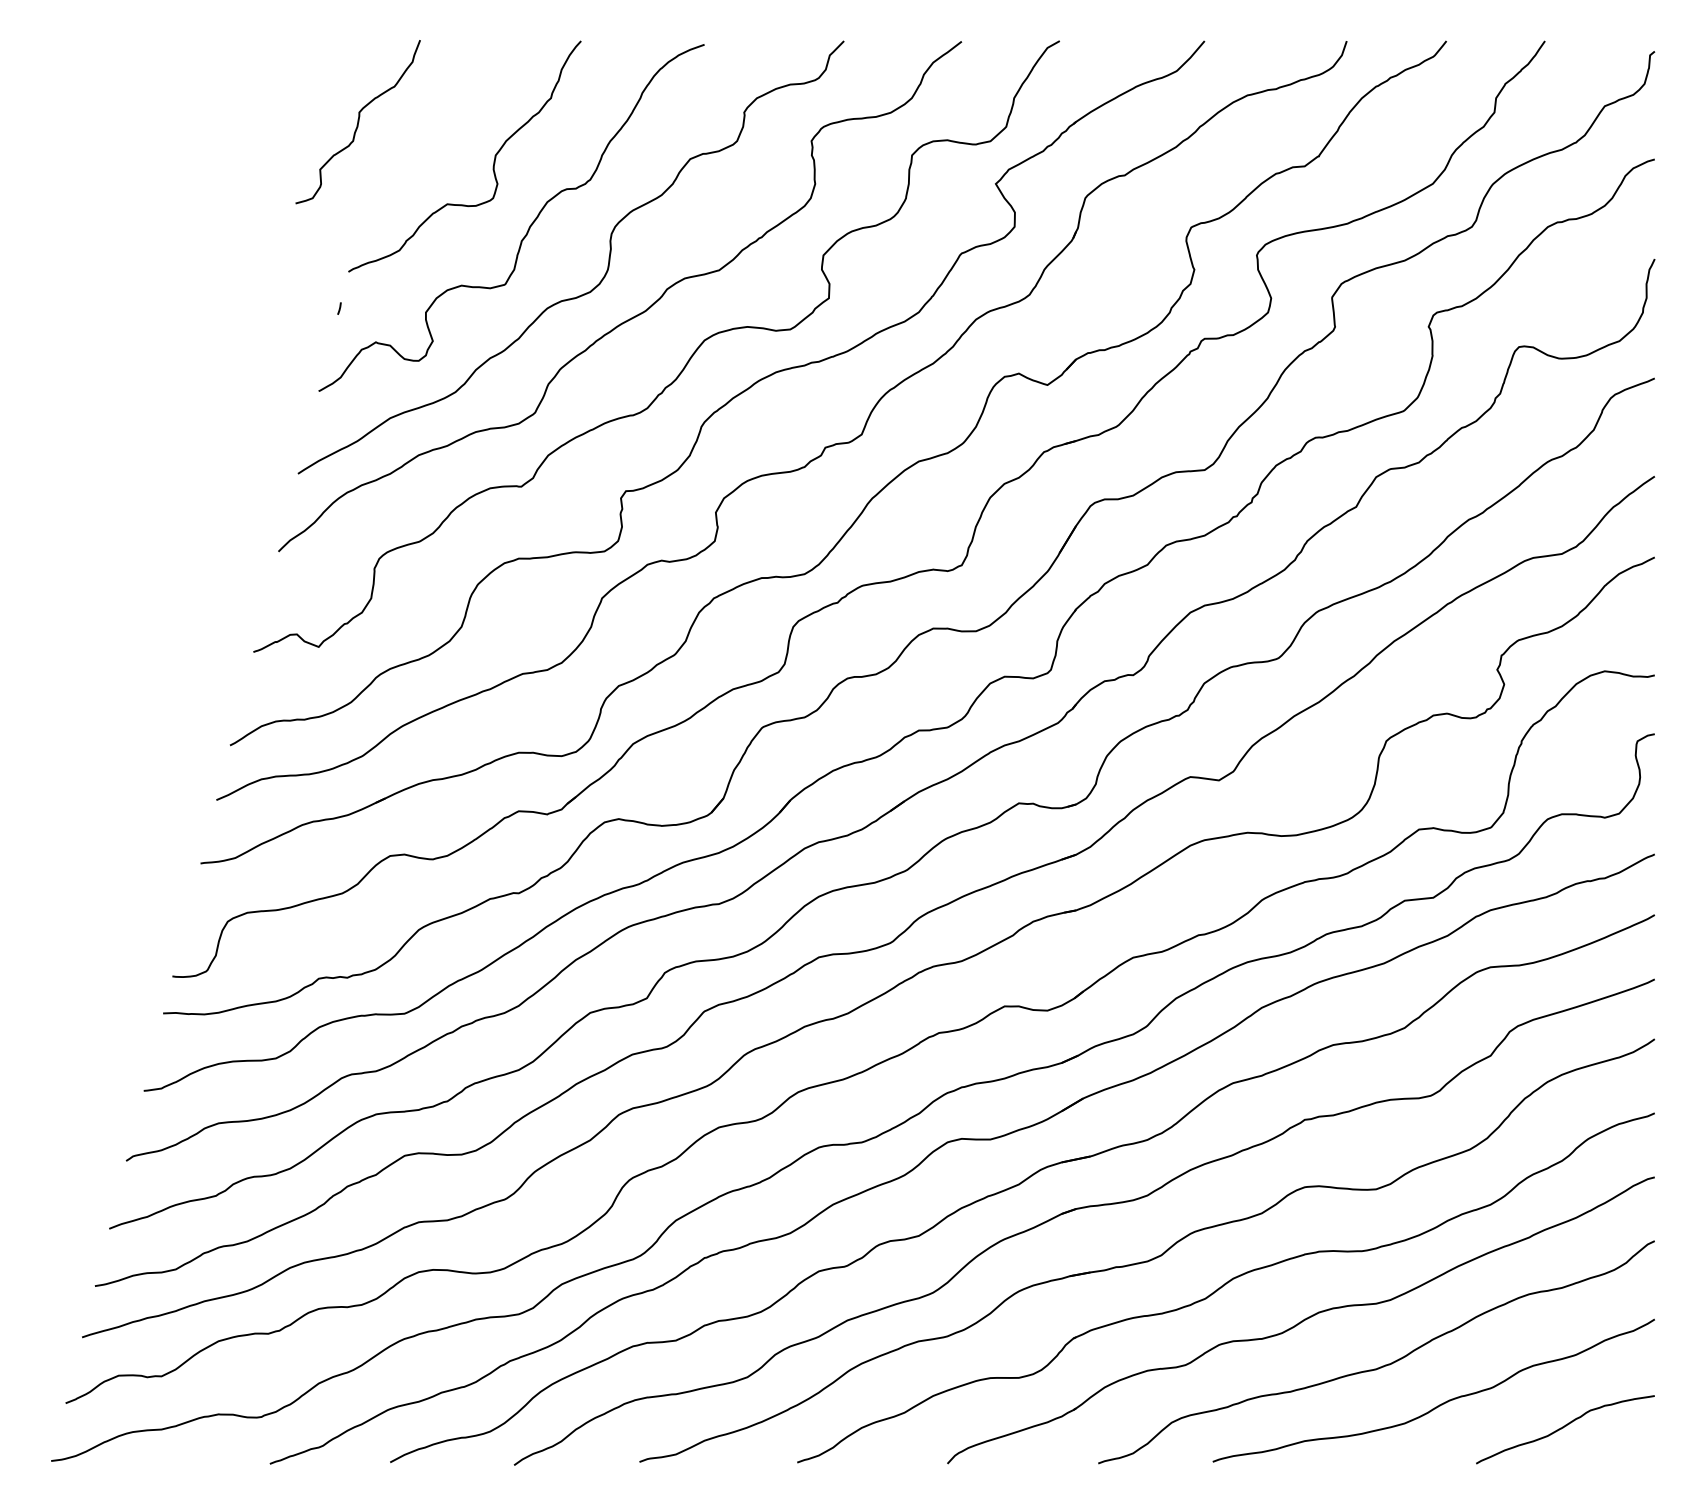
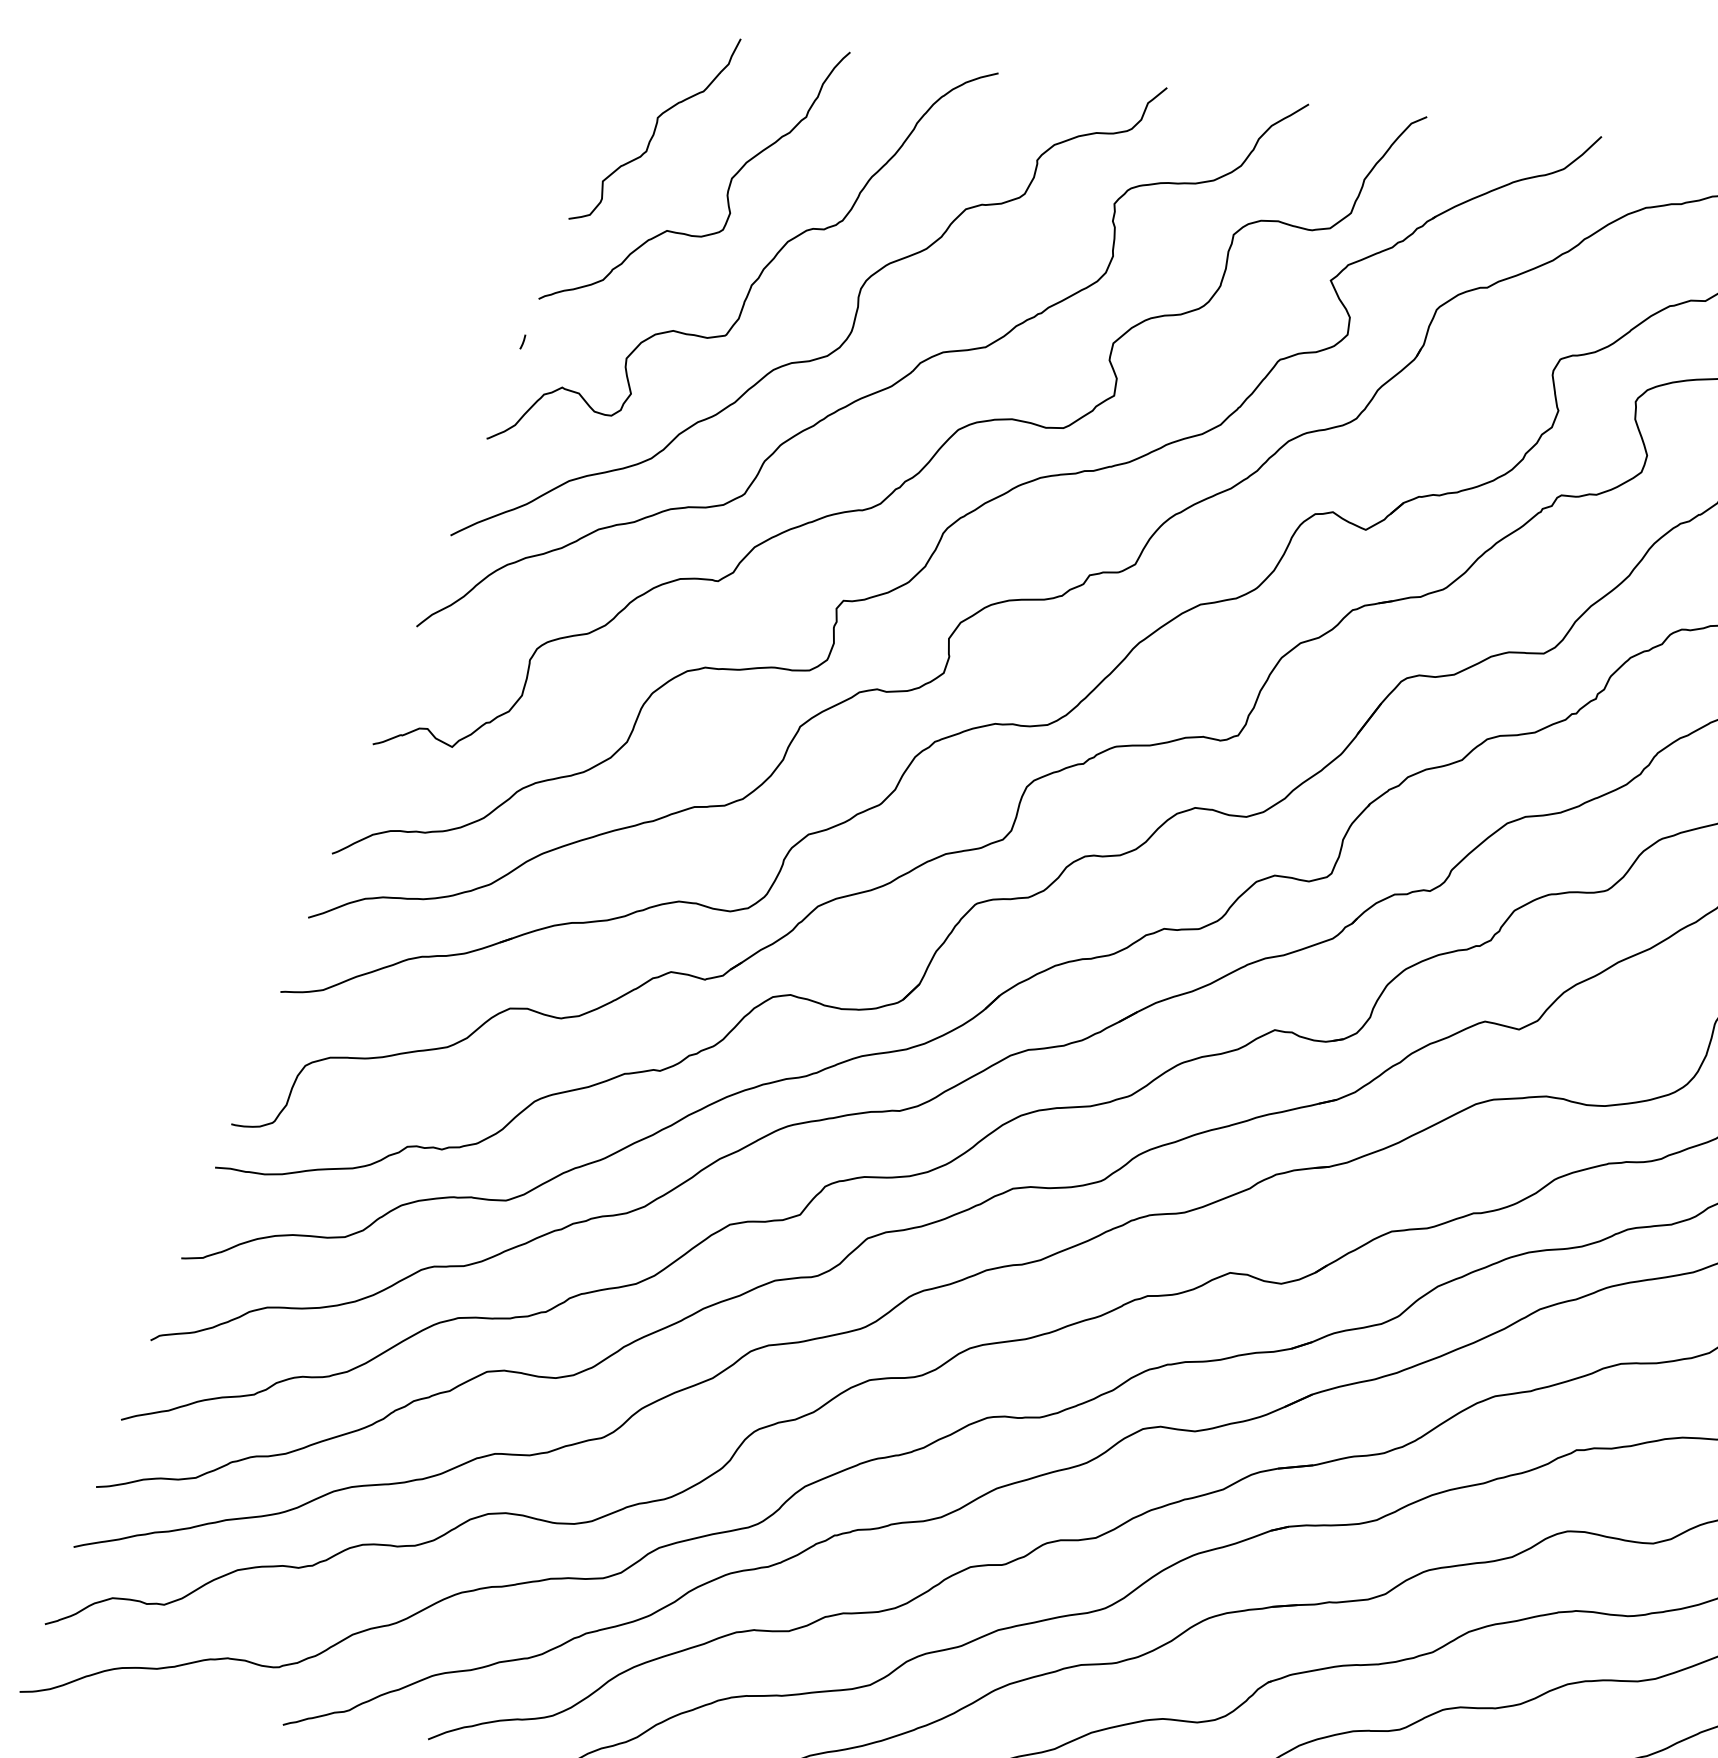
curve: (357, 122) -> (654, 129), moved

